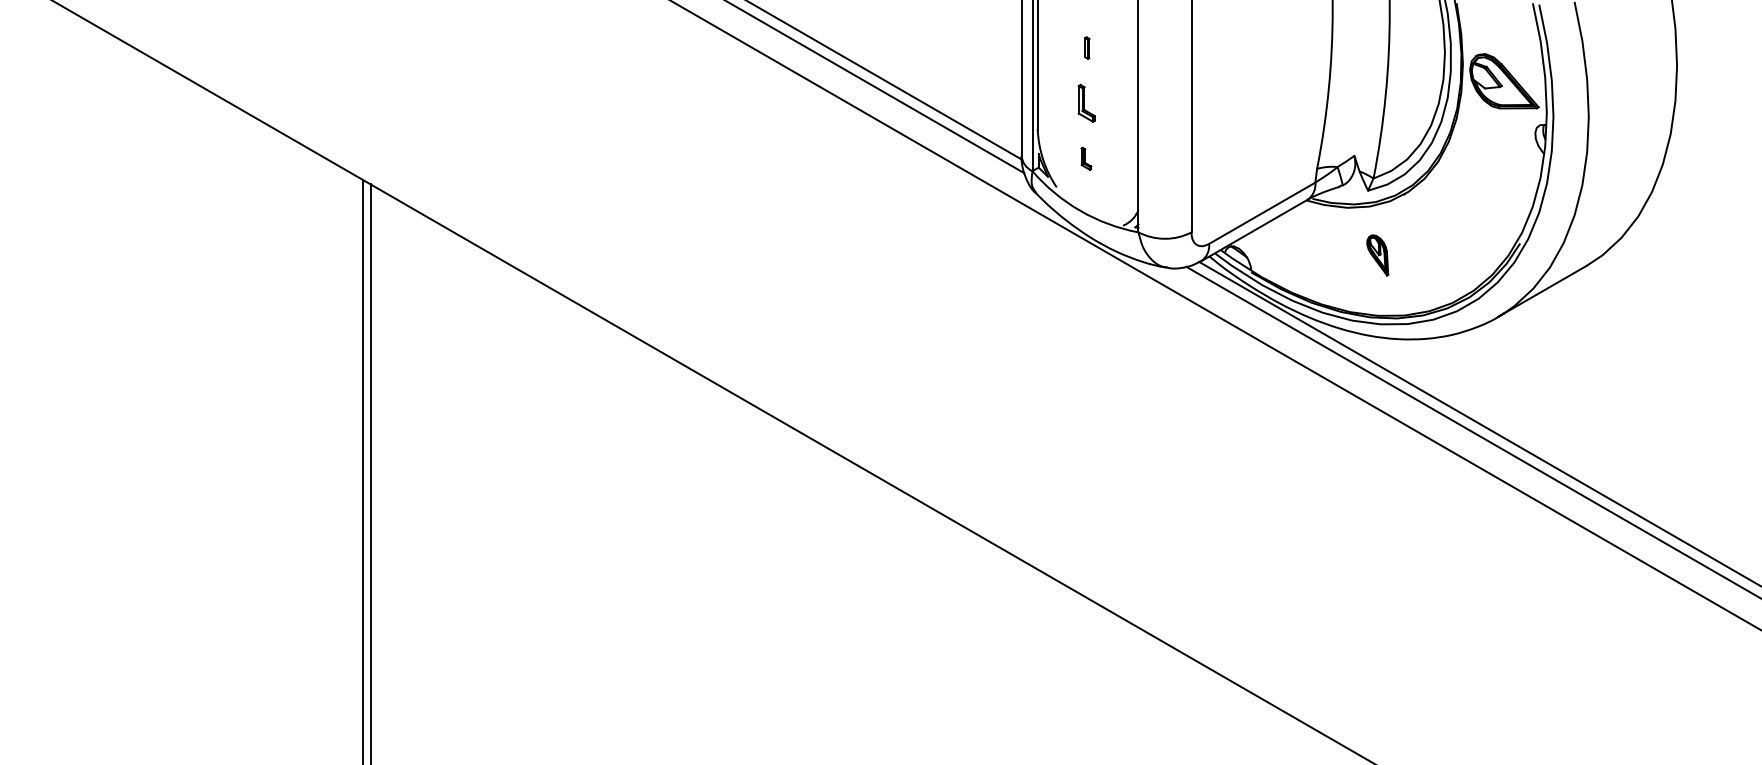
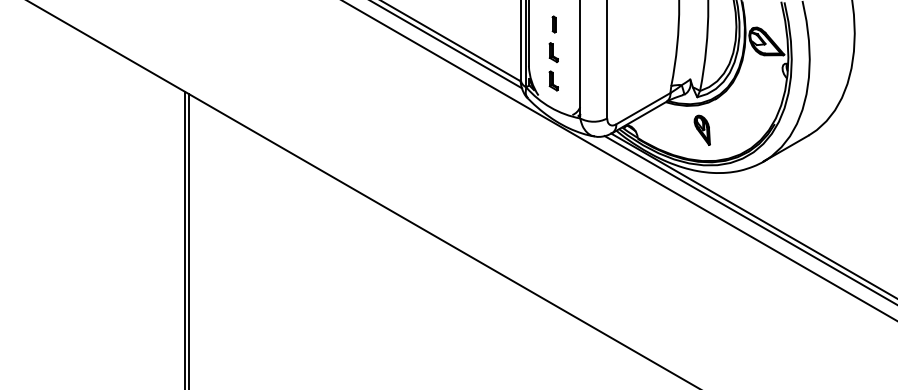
part: (1086, 48) -> (553, 24), size x1.43
part: (1086, 157) -> (553, 80), size x1.67
part: (1376, 254) -> (701, 129), size x1.43

